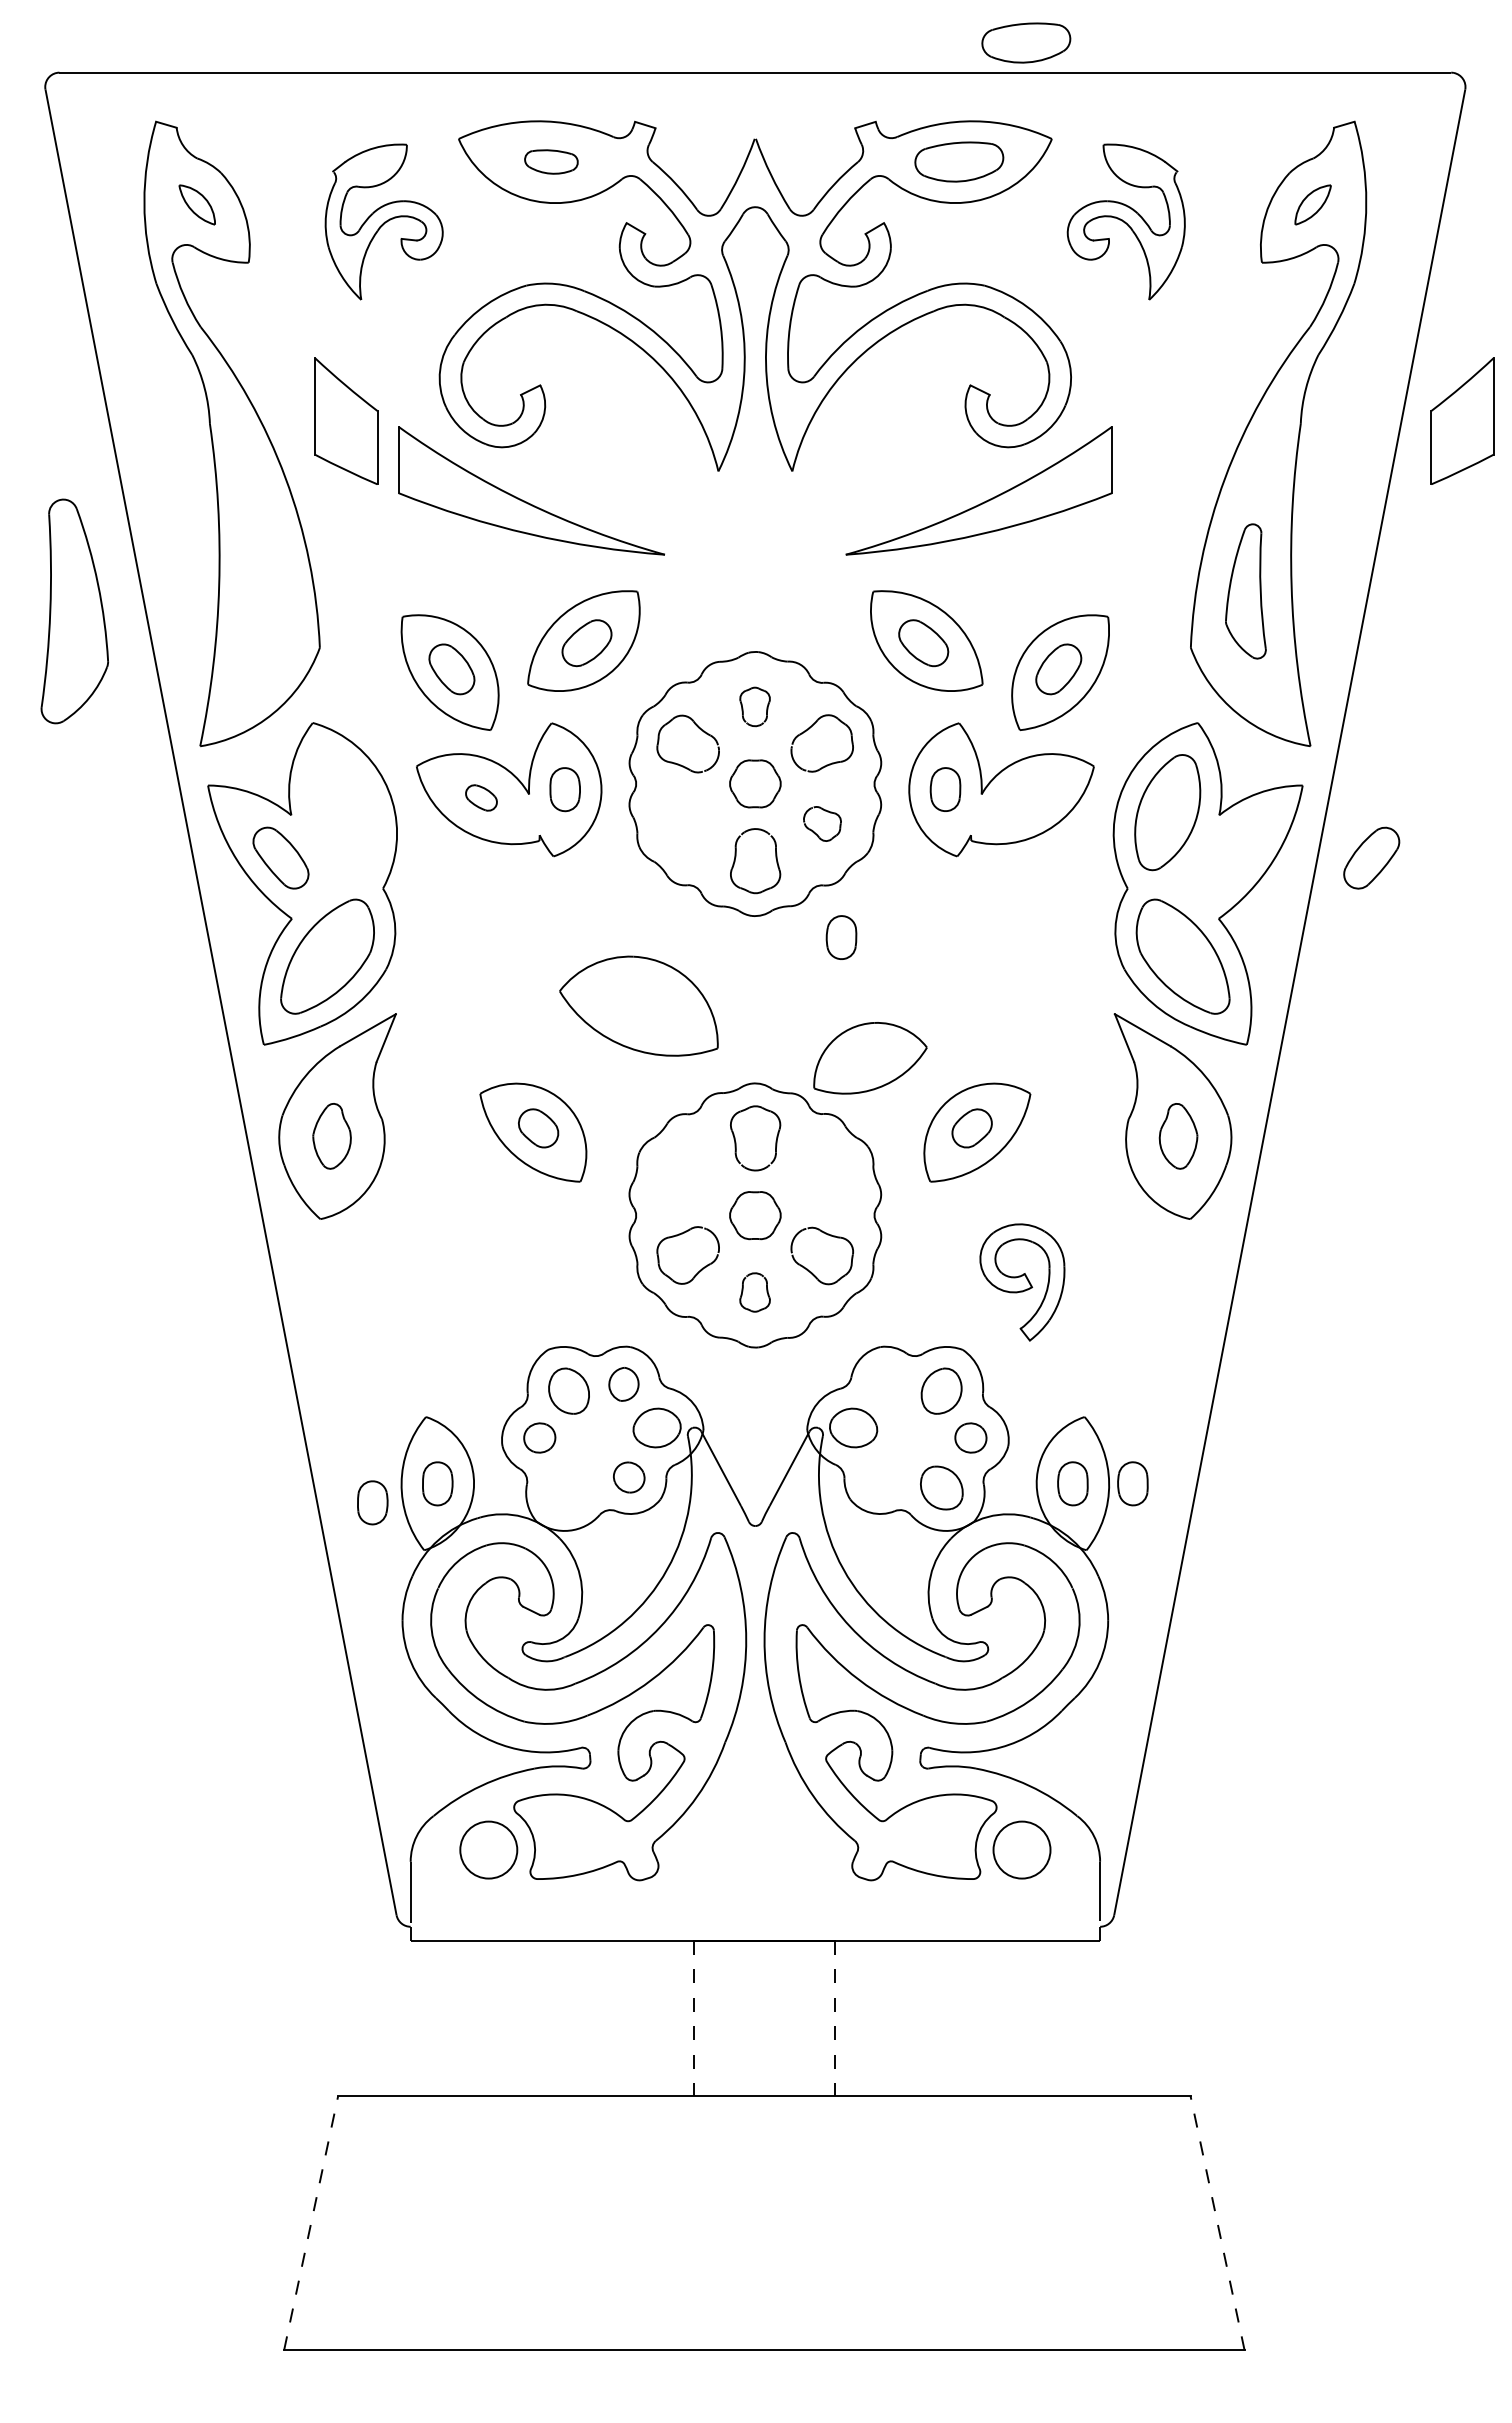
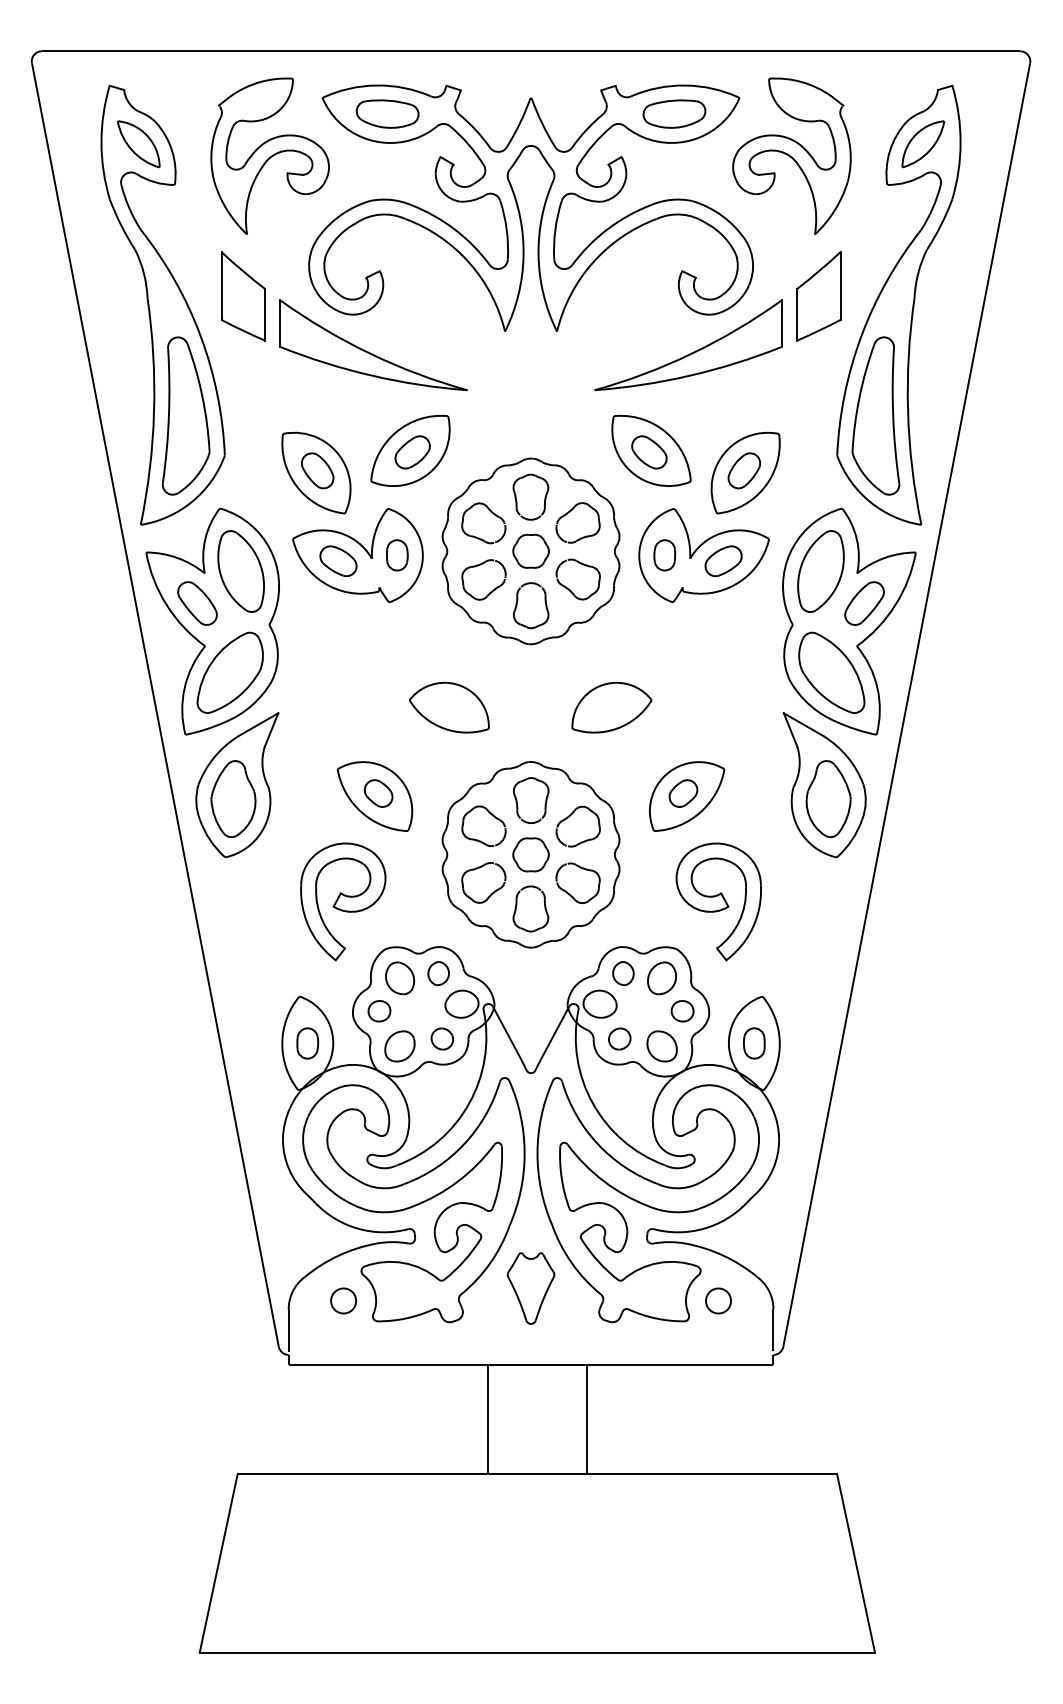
part: (1026, 42) -> (721, 30), removed
part: (551, 161) -> (387, 113), size x1.67
part: (196, 204) -> (138, 143), size x1.67
part: (1312, 204) -> (922, 143), size x1.67
part: (383, 221) -> (269, 155), size x1.43
part: (1125, 221) -> (791, 155), size x1.43
part: (1462, 420) -> (818, 295), moved
part: (1245, 591) -> (875, 416), size x1.67
part: (74, 611) -> (185, 416), moved
part: (754, 706) -> (530, 496), size x1.67
part: (481, 797) -> (338, 560), size x1.67
part: (1028, 797) -> (723, 560), added
part: (342, 812) -> (240, 571), added
part: (822, 823) -> (578, 579), size x1.67
part: (702, 837) -> (493, 589), added
part: (1371, 857) -> (864, 603), moved
part: (841, 937) -> (591, 659), removed
part: (639, 1006) -> (449, 707), size x0.71
part: (870, 1058) -> (612, 707), moved
part: (331, 1136) -> (233, 799), size x1.67
part: (1178, 1136) -> (828, 799), size x1.67
part: (809, 1162) -> (569, 817), added
part: (688, 1174) -> (484, 825), added
part: (488, 1282) -> (343, 901), added
part: (1022, 1282) -> (718, 901), size x1.43
part: (754, 1292) -> (530, 908), size x1.67
part: (886, 1384) -> (623, 973), added
part: (881, 1477) -> (619, 1039), added
part: (1132, 1483) -> (796, 1043), removed
part: (568, 1487) -> (399, 1046), added
part: (372, 1502) -> (261, 1056), removed
part: (755, 1832) -> (531, 1288), added
circle: (488, 1849) -> (343, 1300), size x0.62
circle: (1021, 1849) -> (718, 1300), size x0.62
line: (693, 2018) -> (487, 1419), dashed -> solid
line: (834, 2018) -> (586, 1419), dashed -> solid
line: (311, 2223) -> (218, 1563), dashed -> solid
line: (1217, 2223) -> (855, 1563), dashed -> solid

